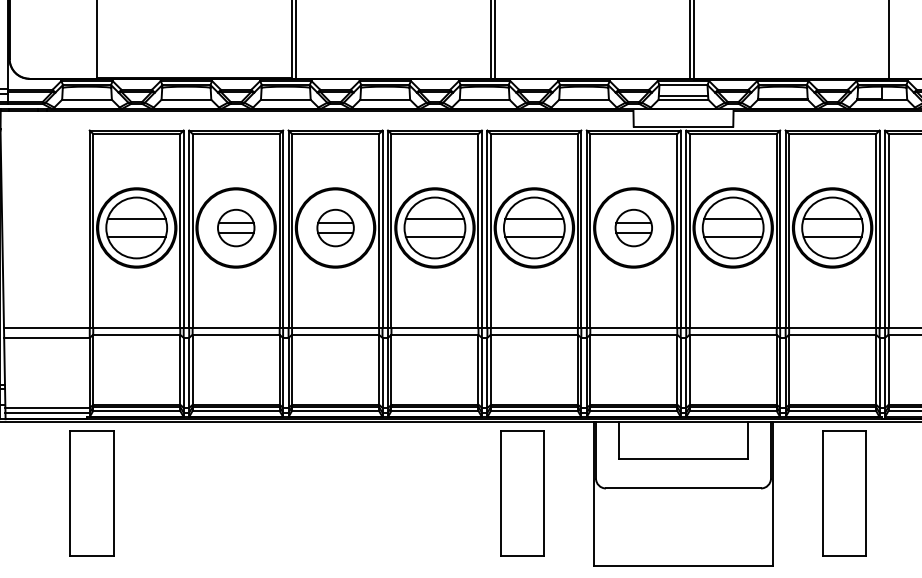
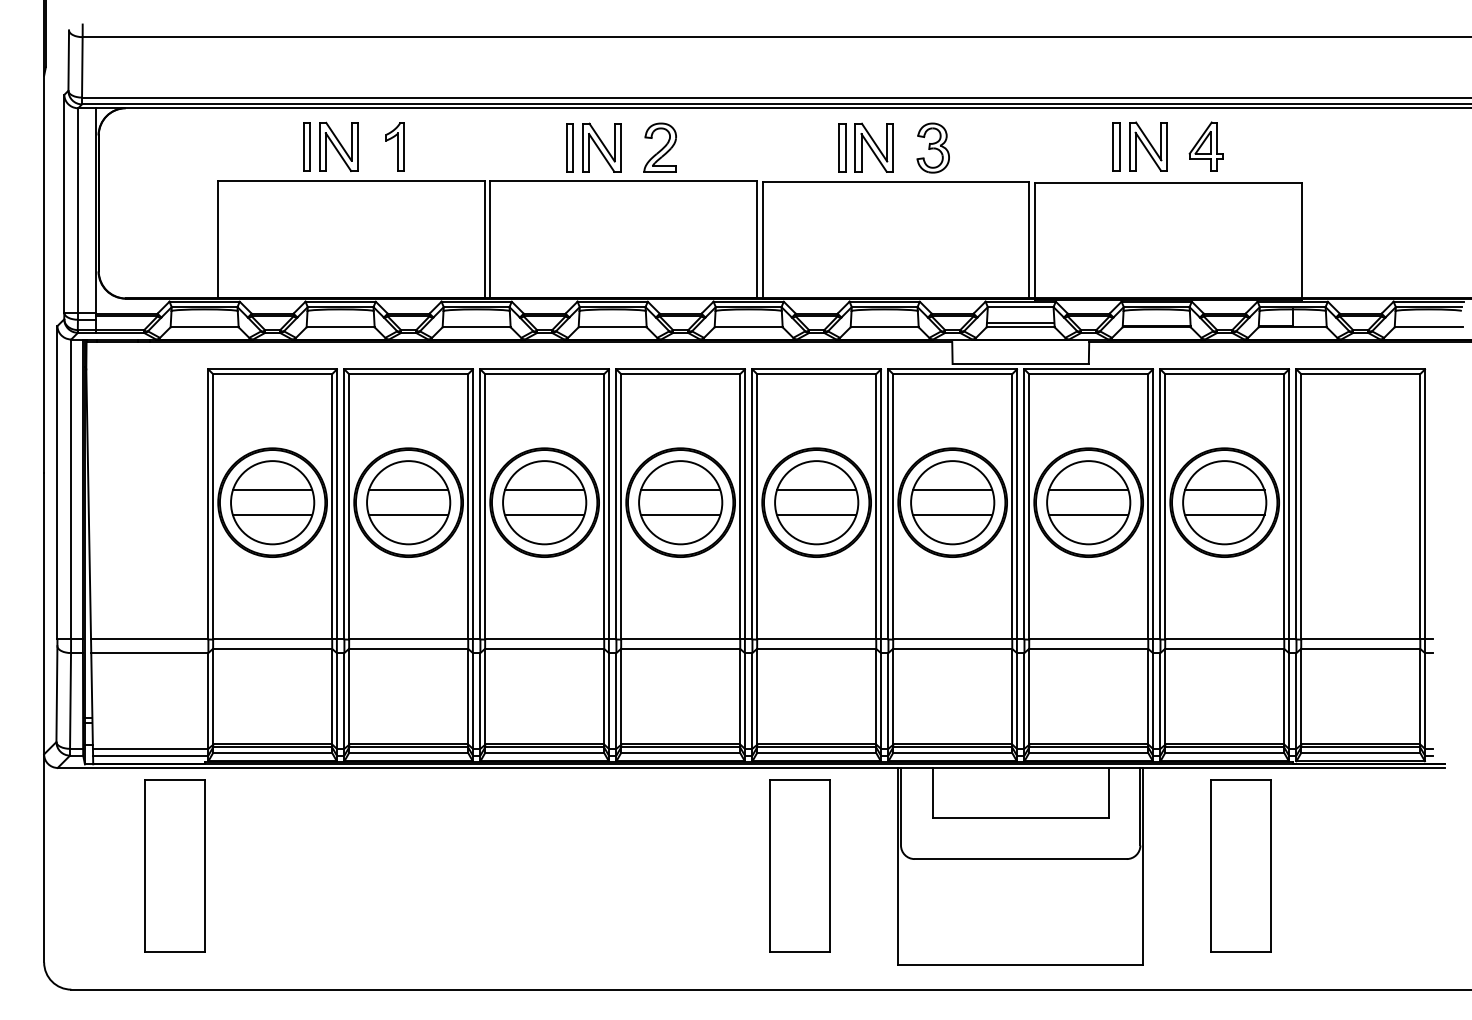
part: (236, 227) -> (408, 502), size x1.67
part: (335, 227) -> (544, 502), size x1.67
part: (633, 227) -> (952, 502), size x1.67
part: (92, 493) -> (174, 865), moved

